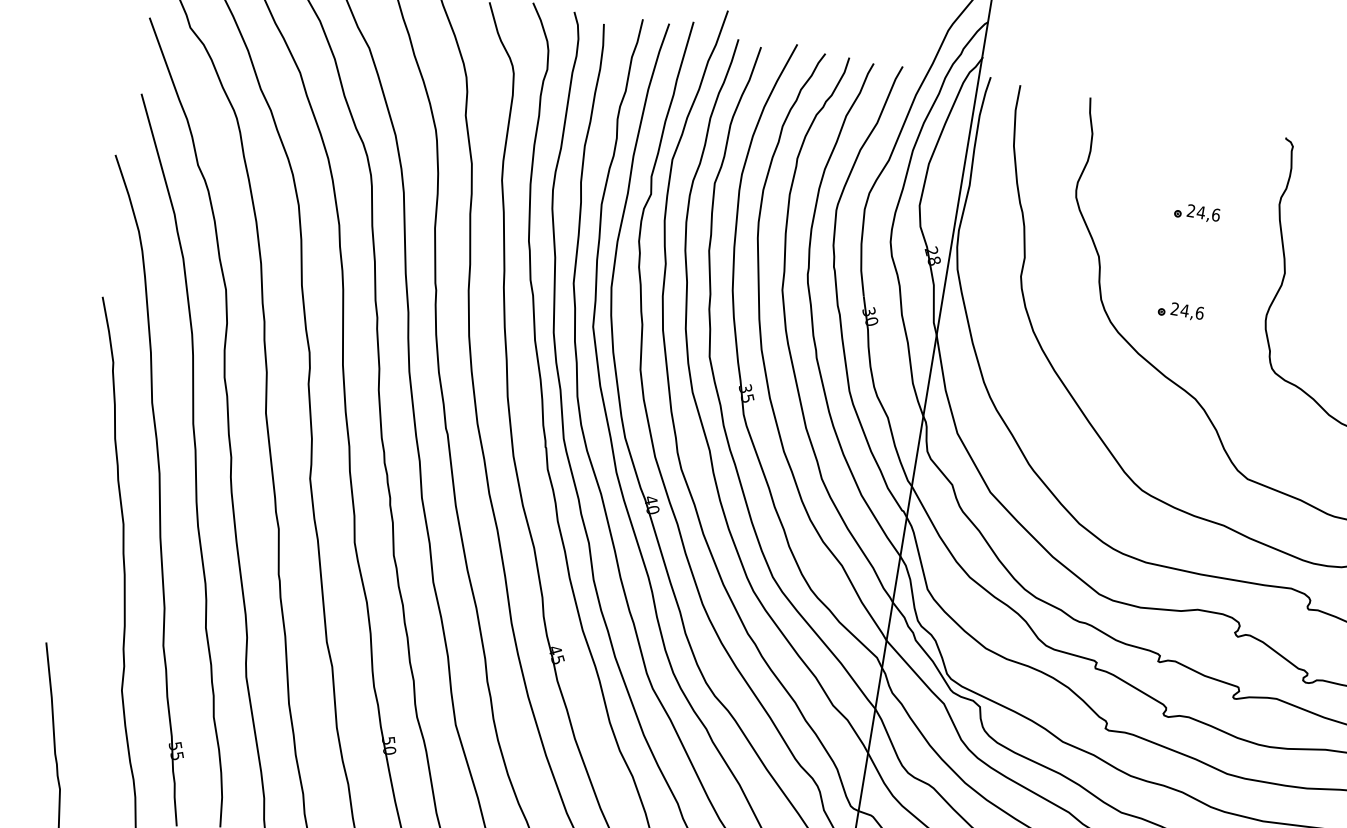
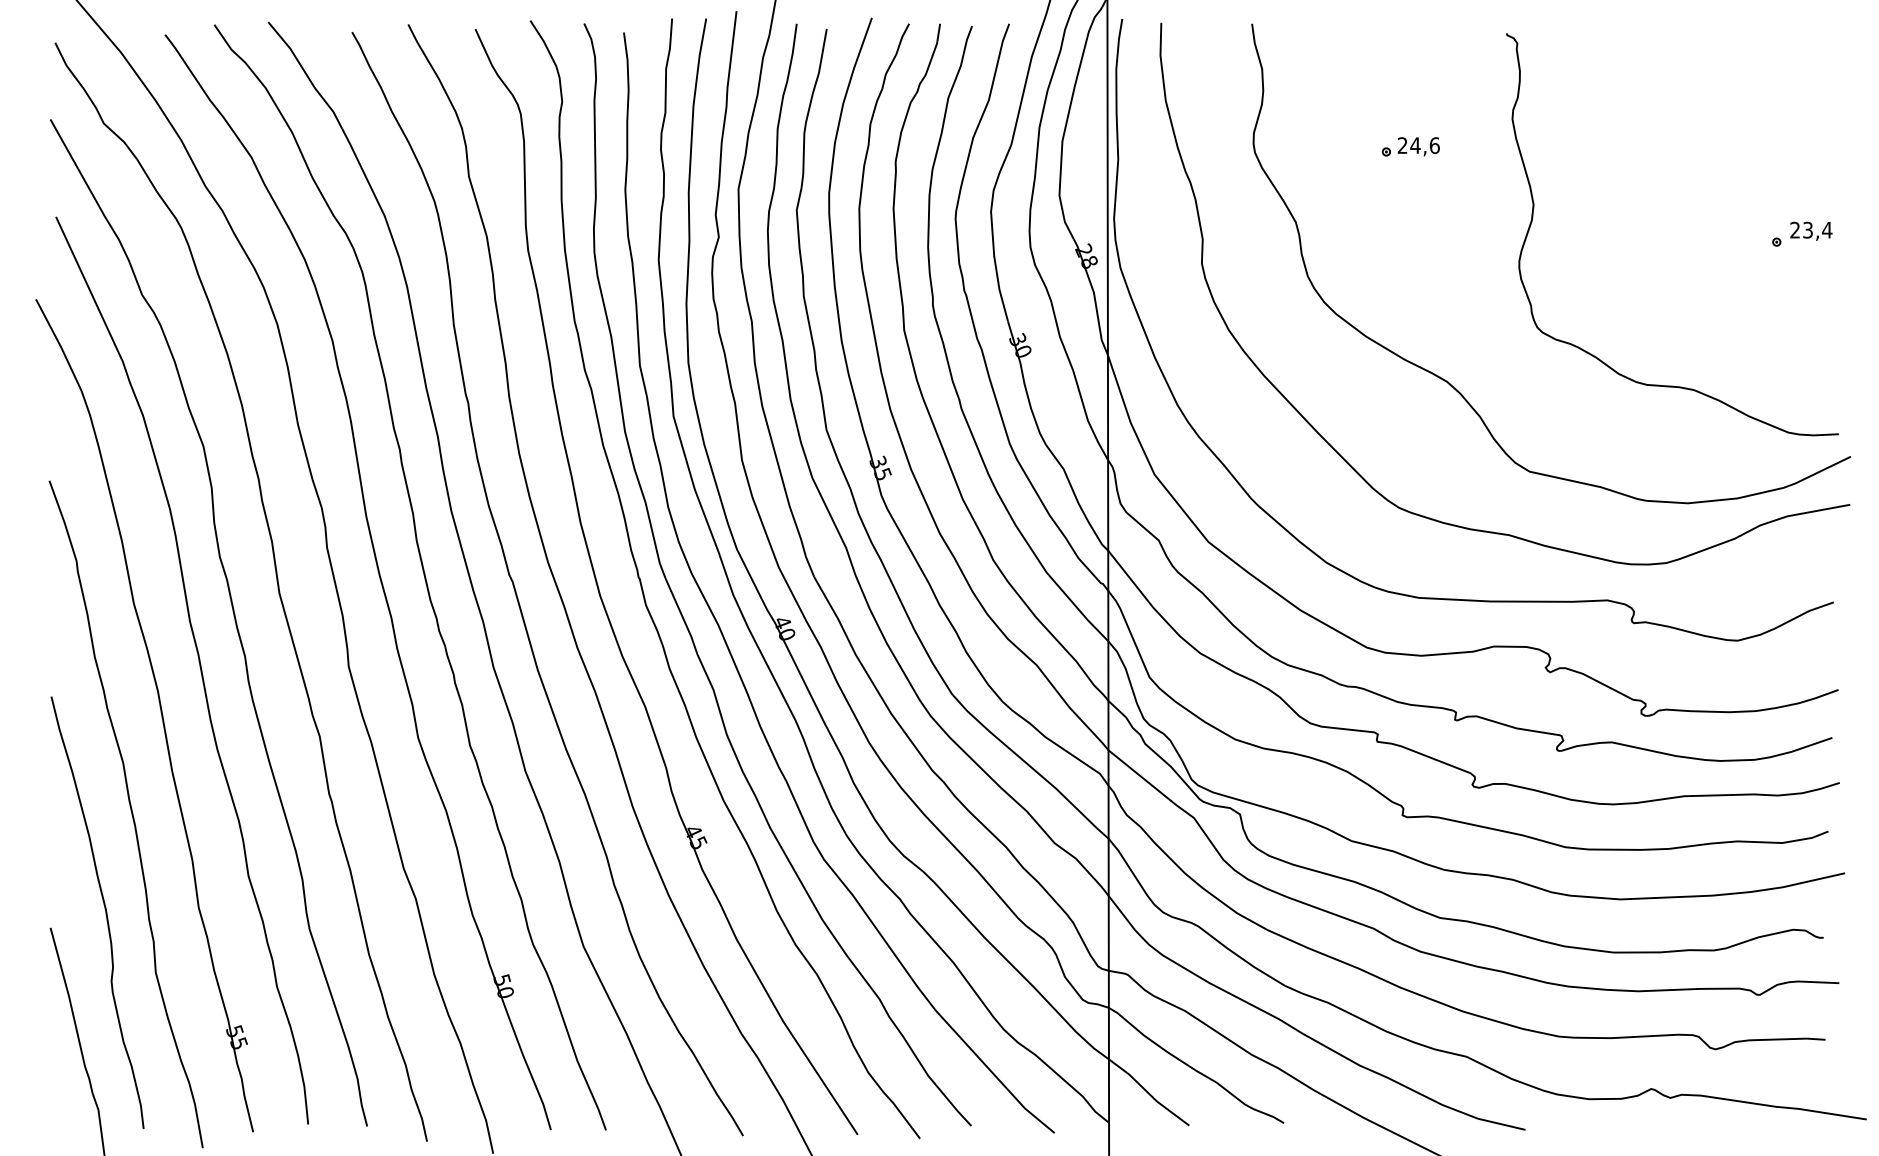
part: (1180, 310) -> (1410, 273), removed
curve: (90, 635) -> (104, 909), added

